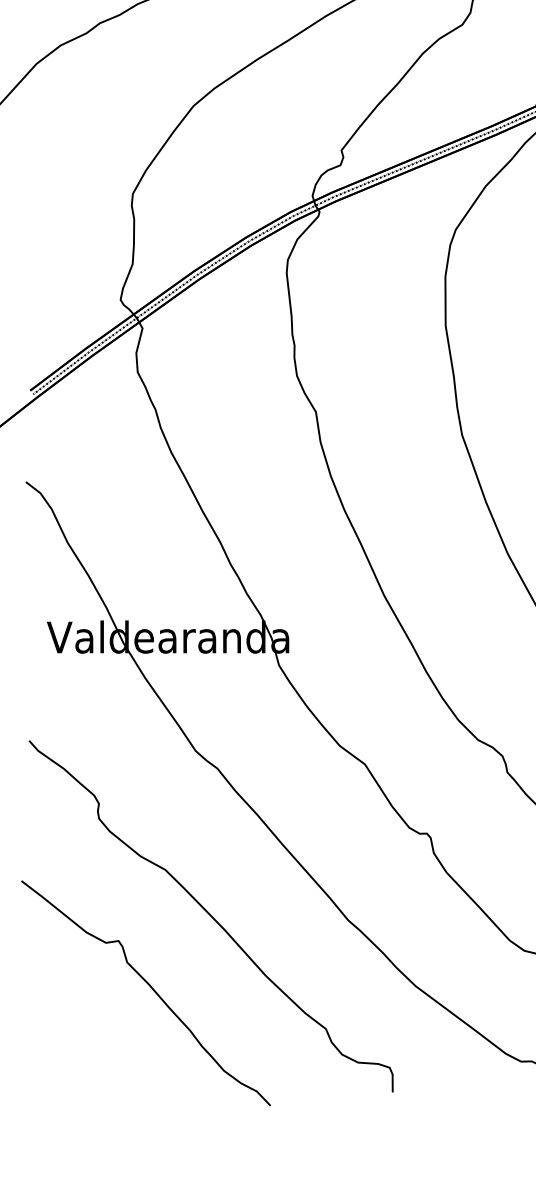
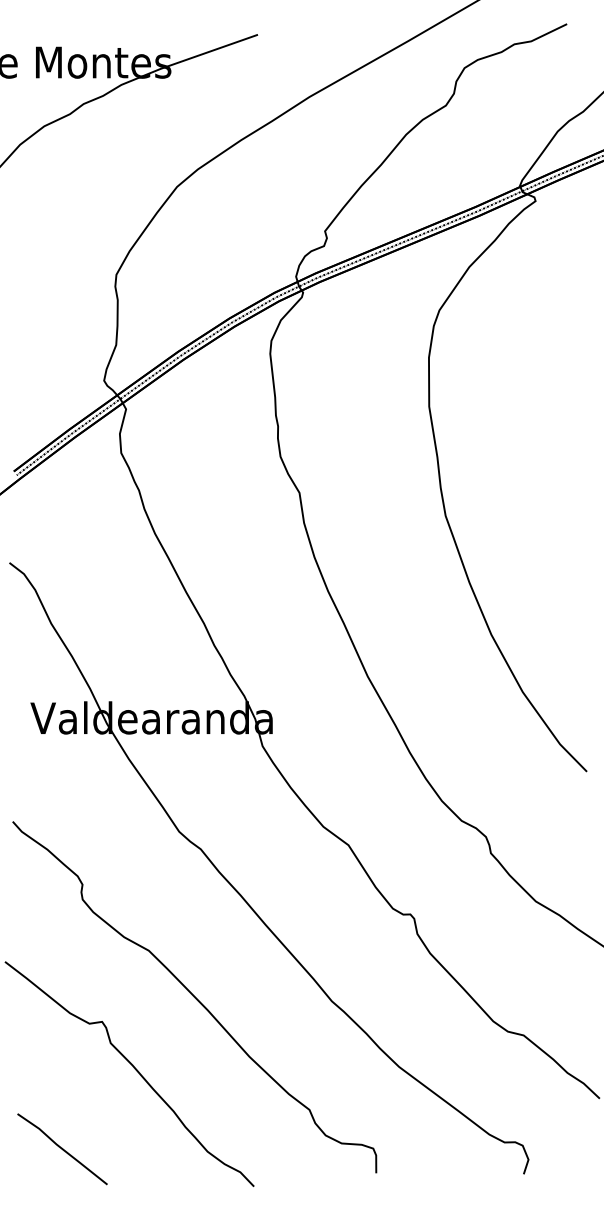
line: (78, 1068) -> (62, 1149), added

